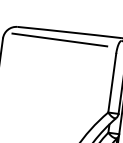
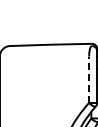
line: (59, 39) -> (43, 51), removed
line: (112, 82) -> (89, 79), solid -> dashed

